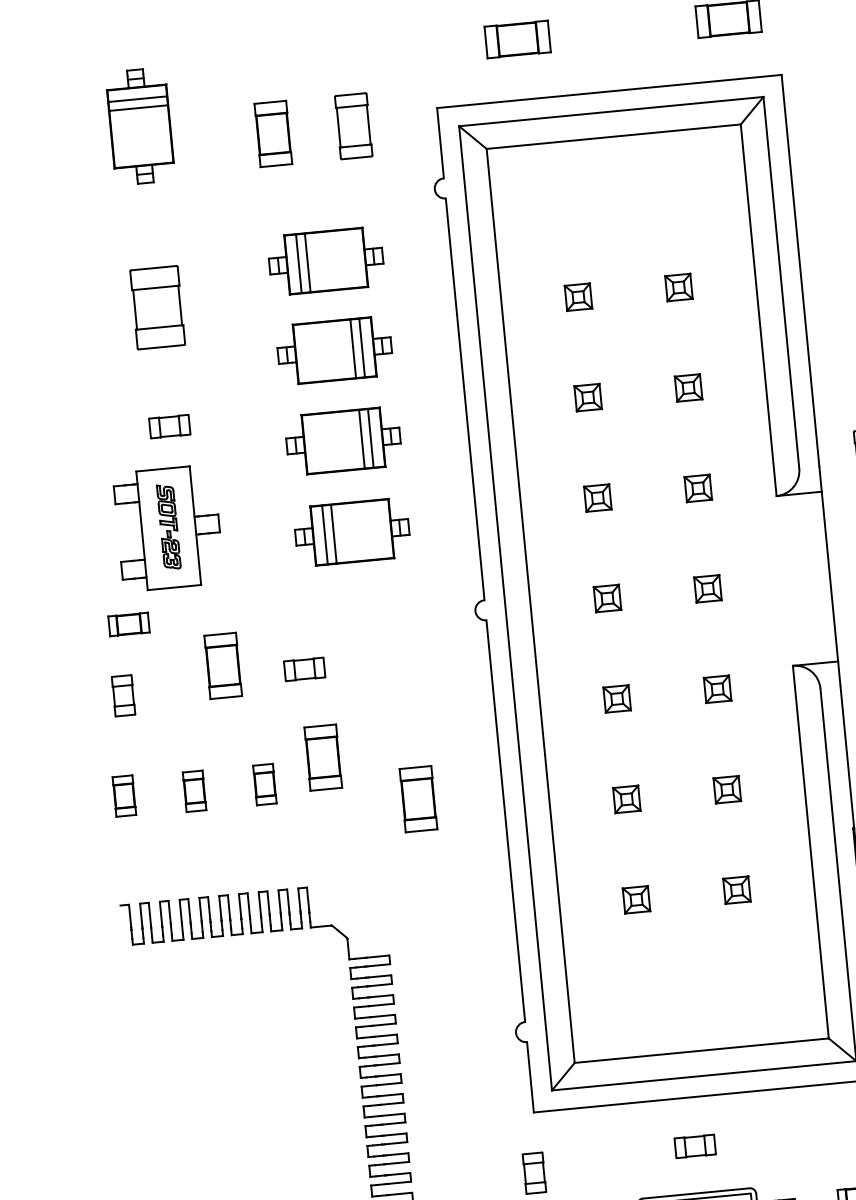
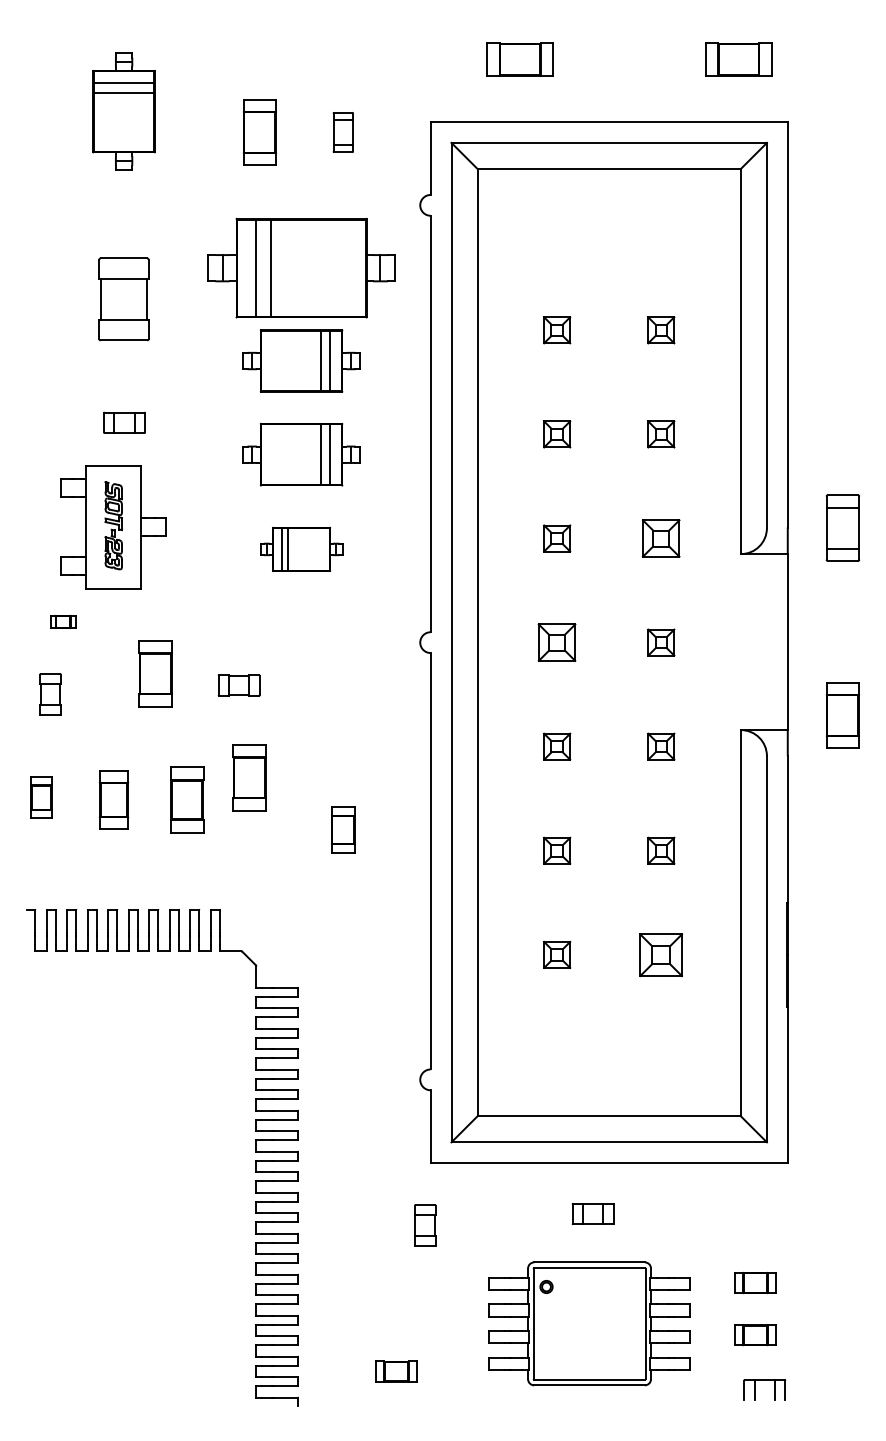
part: (354, 126) -> (343, 132), size x0.6
part: (326, 261) -> (301, 268), size x1.6
part: (698, 488) -> (661, 538), size x1.4
part: (352, 532) -> (301, 549), size x0.7
part: (607, 598) -> (557, 642), size x1.4
part: (129, 624) -> (63, 621), size x0.6
part: (264, 784) -> (186, 799), size x1.6
part: (194, 791) -> (113, 799), size x1.4
part: (418, 798) -> (343, 829), size x0.7
part: (737, 889) -> (661, 954), size x1.6

